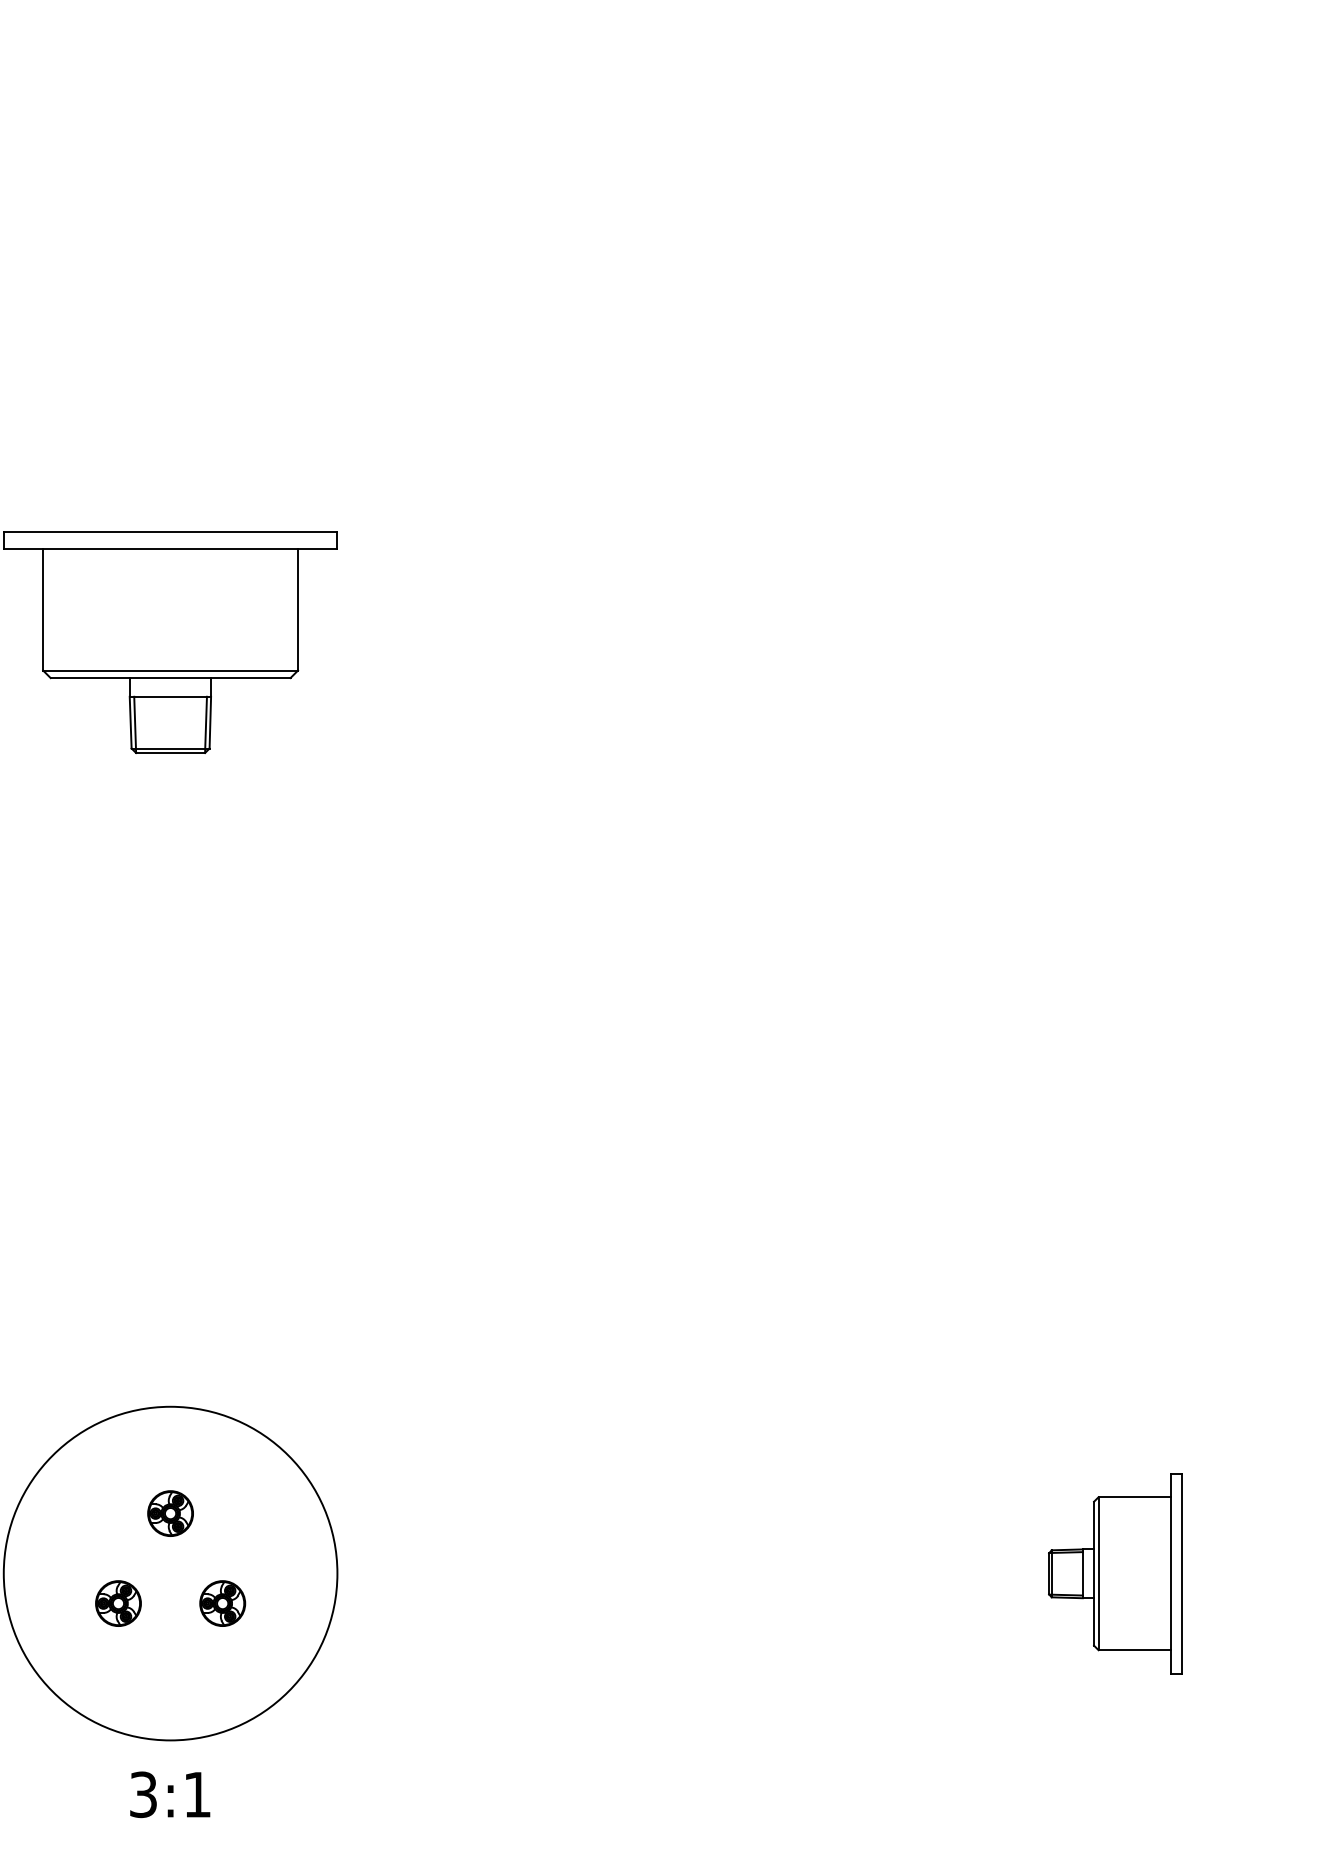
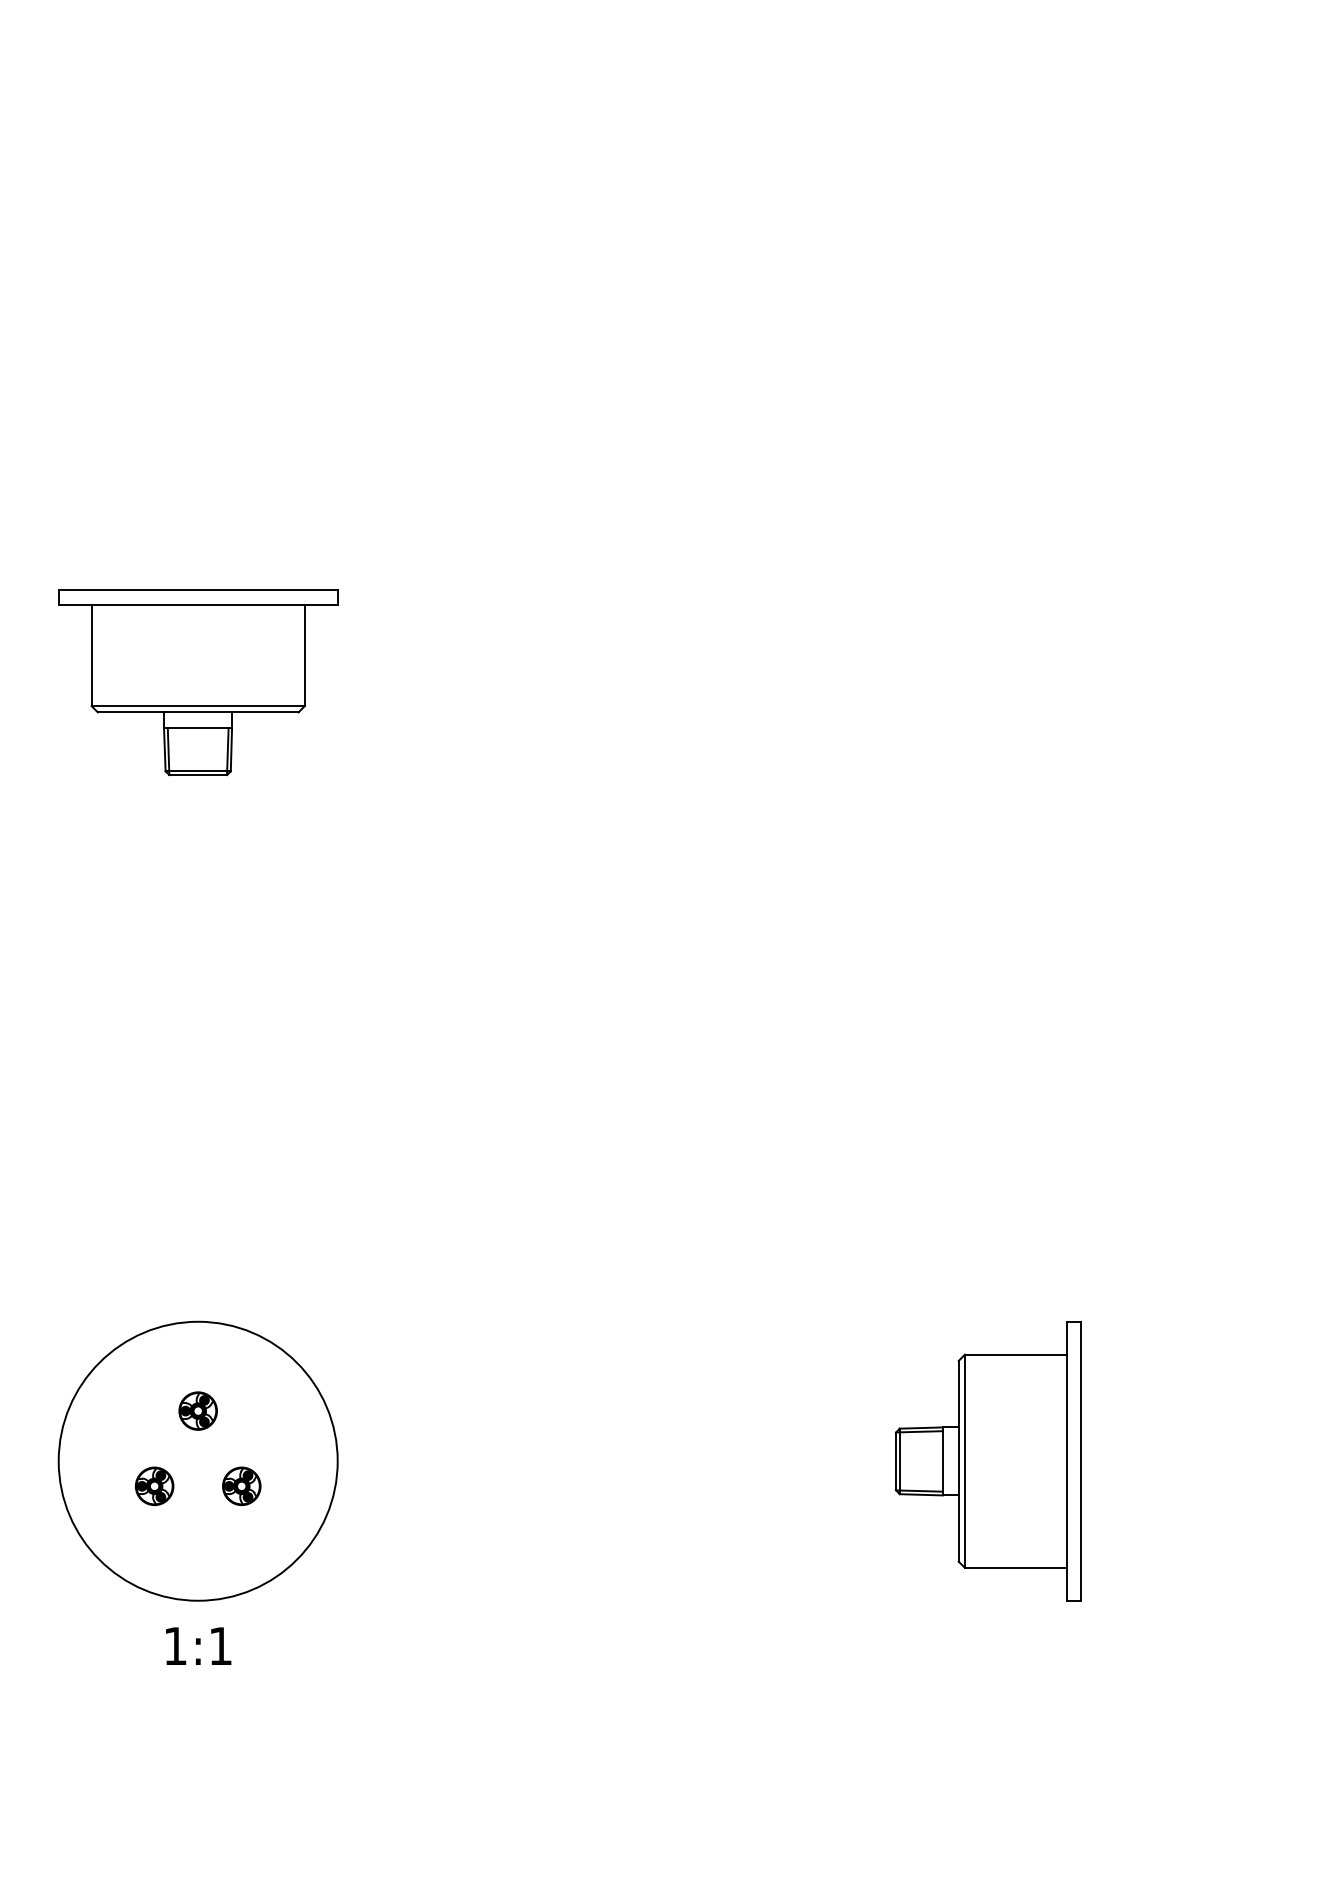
part: (1114, 1573) -> (987, 1461), size x1.67
text: (143, 1793) -> (175, 1645), 3:1 -> 1:1

